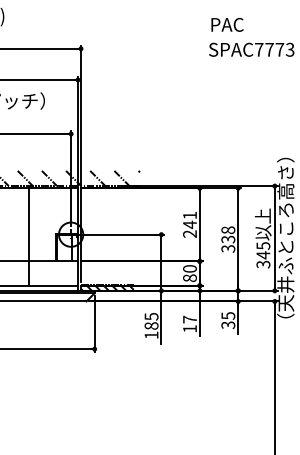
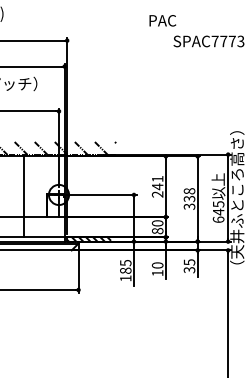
text: (227, 24) -> (162, 20), moved
text: (263, 264) -> (218, 219), 345 -> 645
text: (189, 319) -> (157, 265), 17 -> 10

